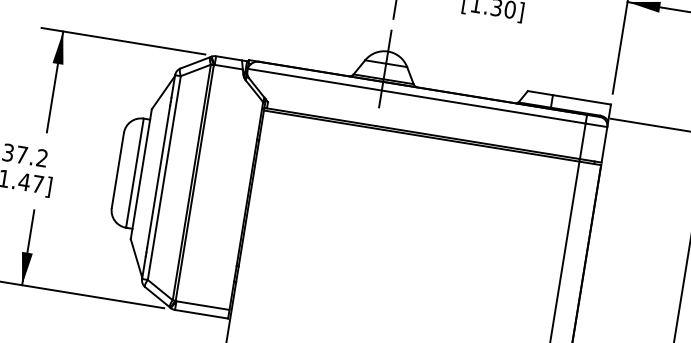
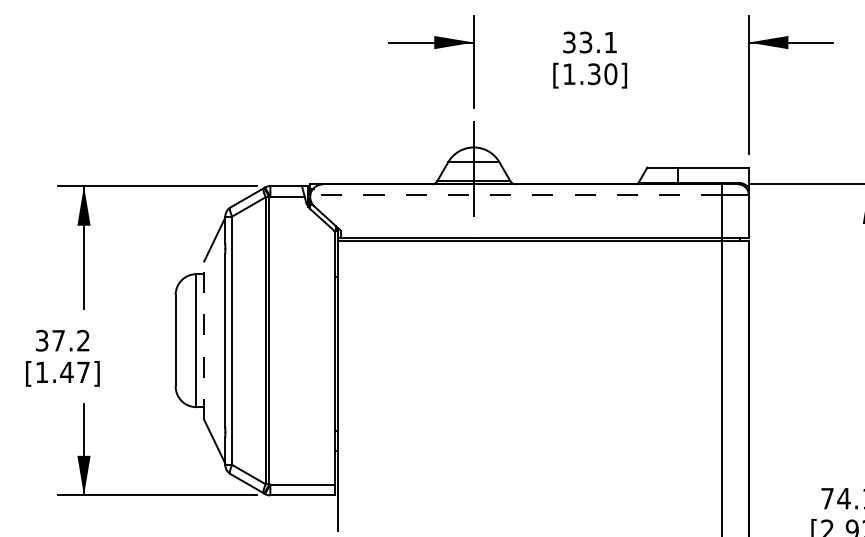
line: (416, 95) -> (515, 194), solid -> dashed
line: (141, 174) -> (204, 340), solid -> dashed

